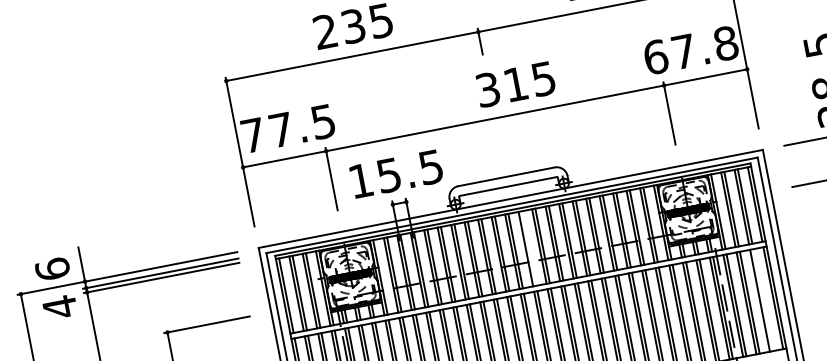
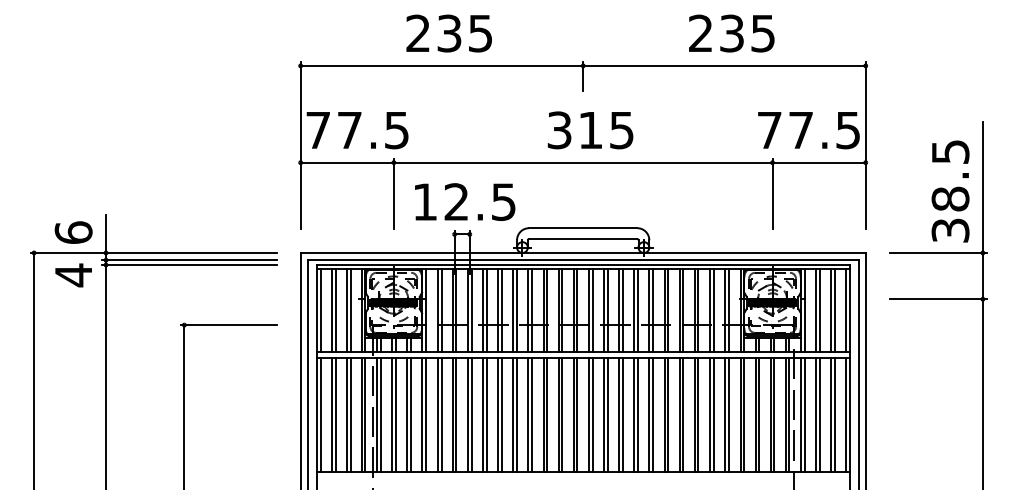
text: (690, 50) -> (808, 130), 67.8 -> 77.5
text: (515, 84) -> (590, 130), moved
text: (388, 174) -> (456, 201), 15.5 -> 12.5
line: (529, 248) -> (592, 310), added
line: (763, 300) -> (834, 415), added

